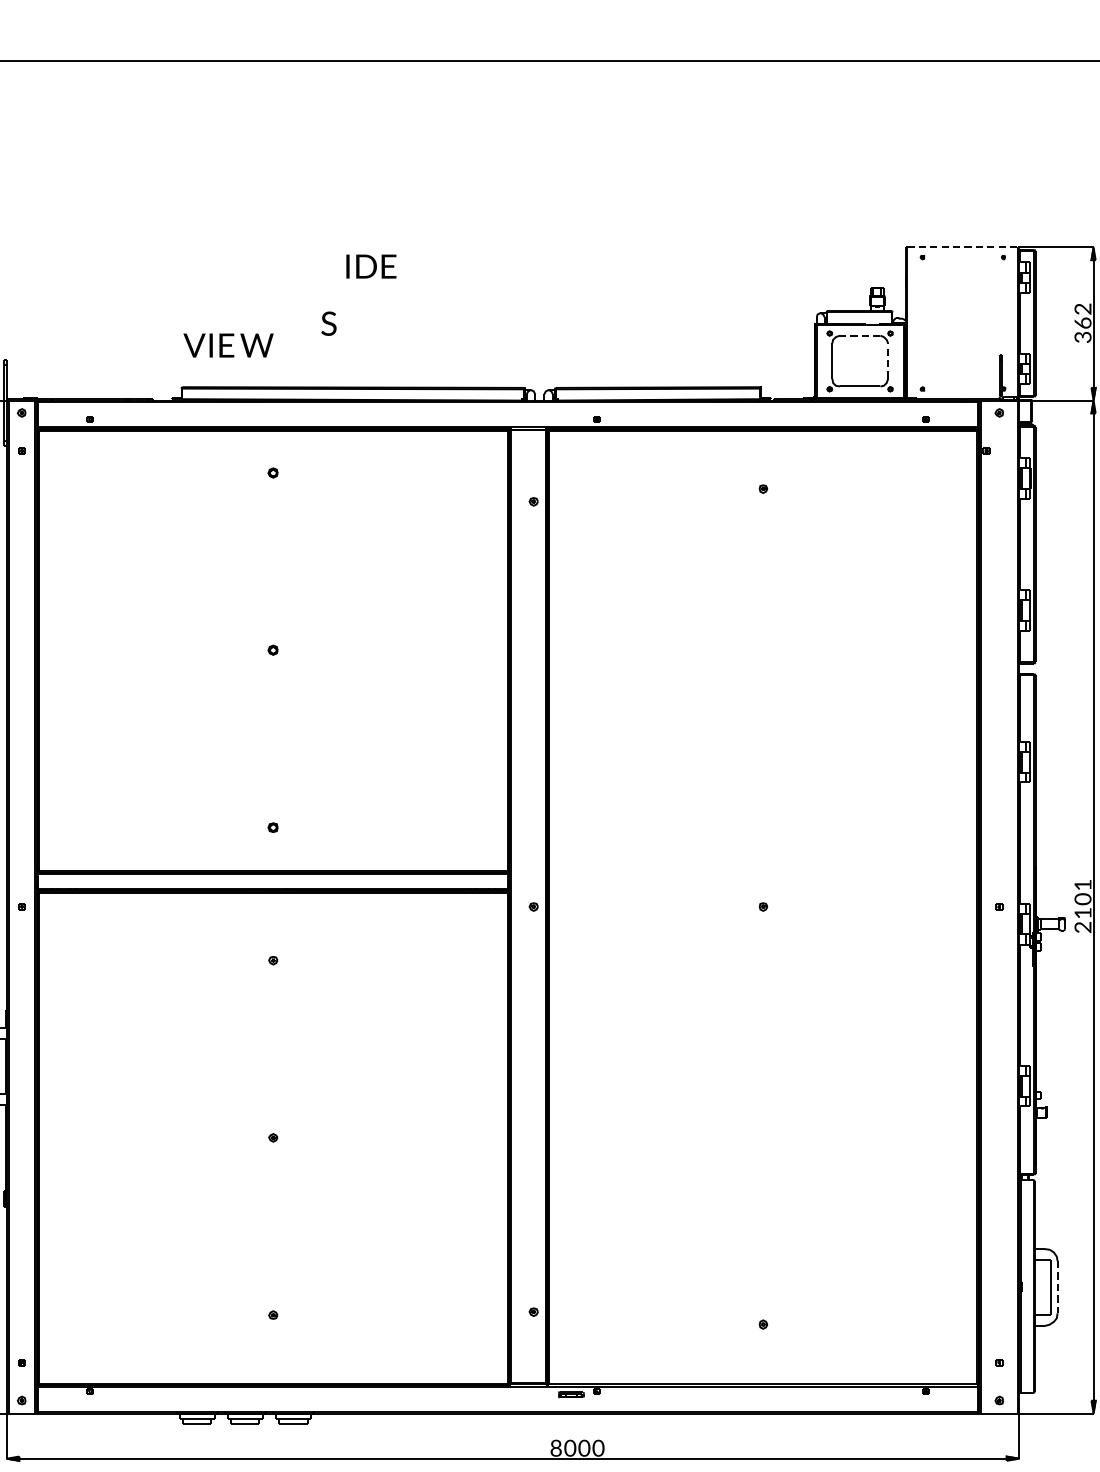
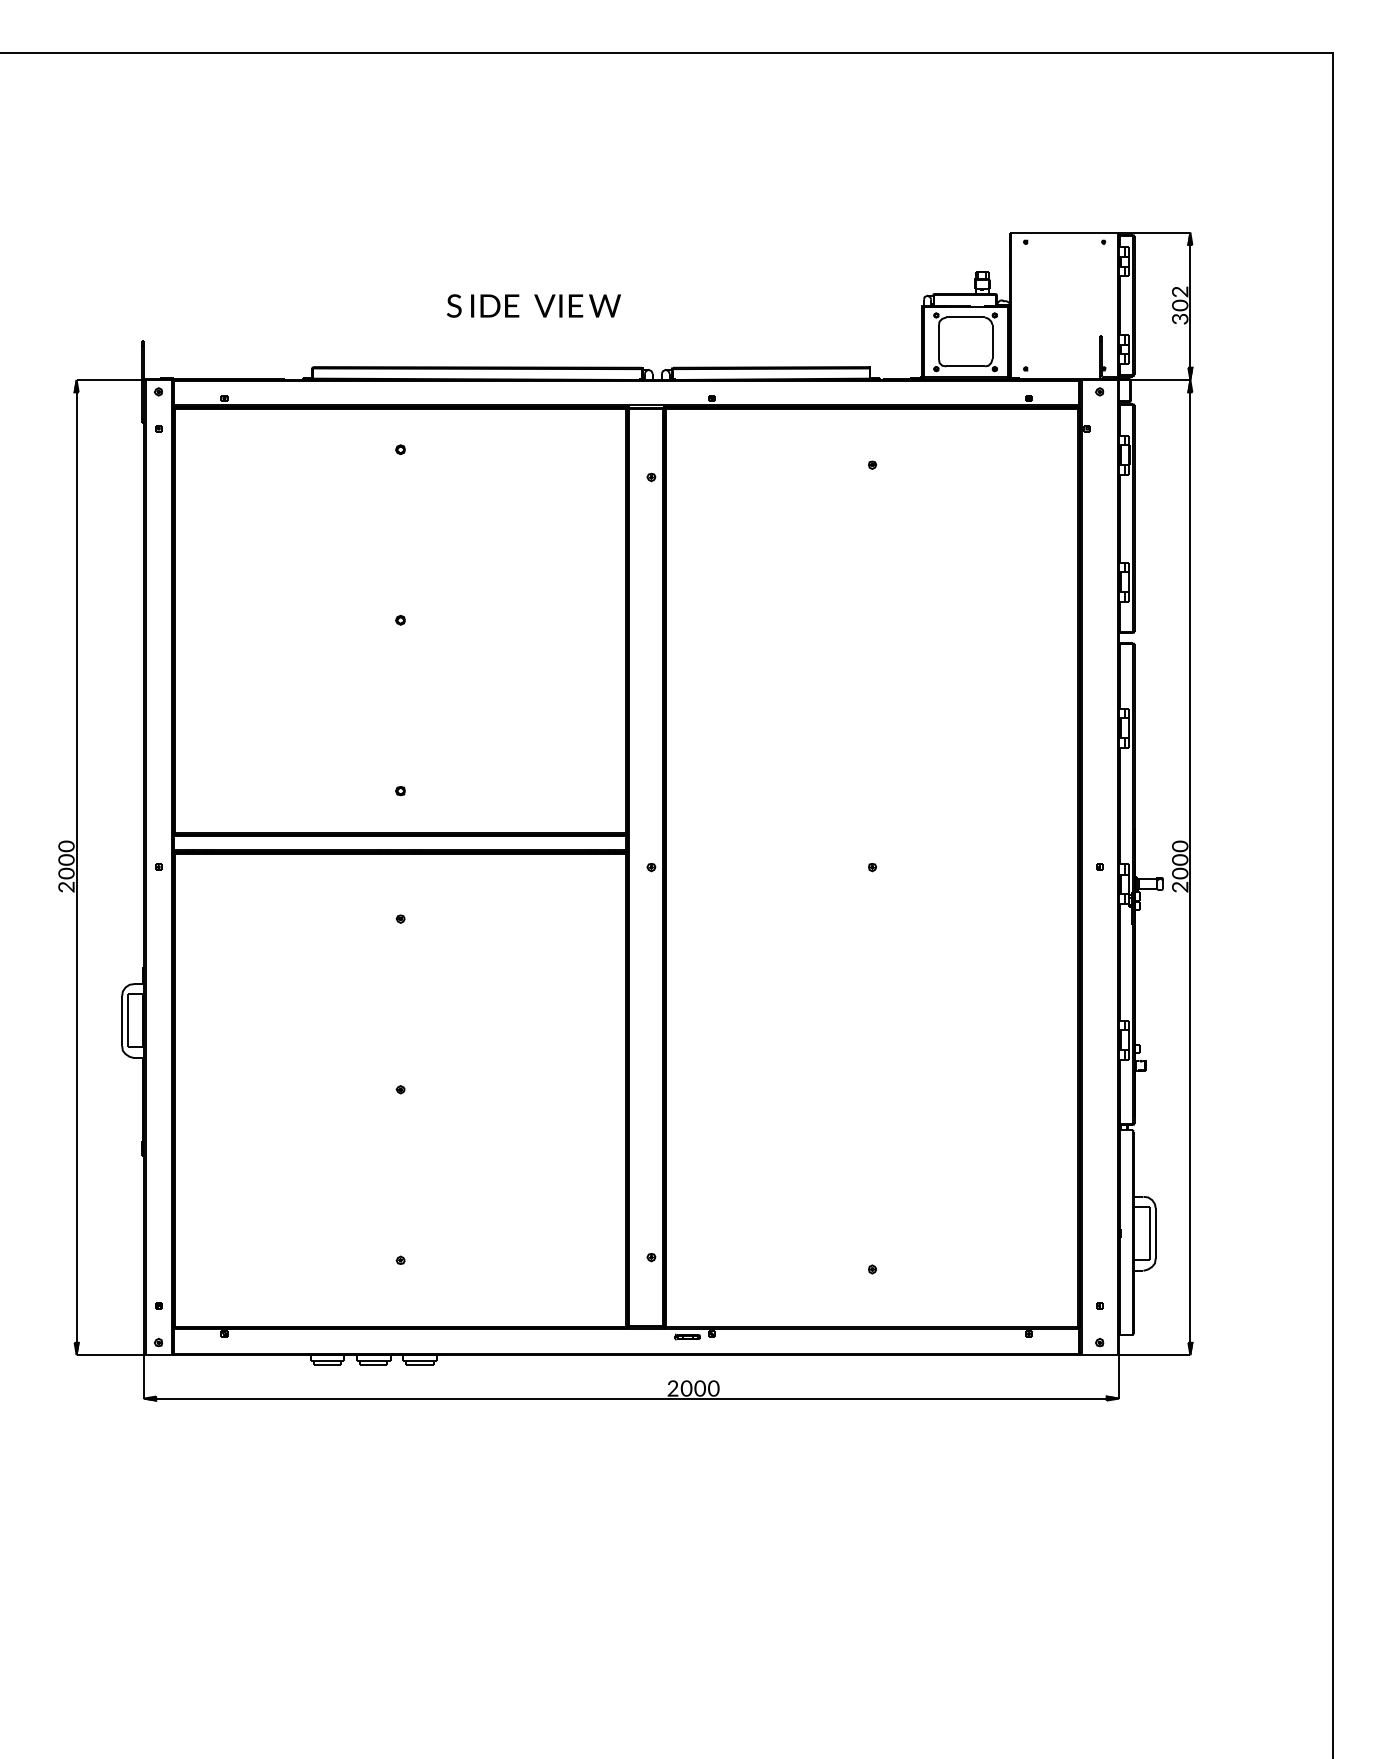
line: (962, 247) -> (1064, 232), dashed -> solid
text: (371, 266) -> (495, 305), moved
text: (1082, 323) -> (1179, 305), 6 -> 0
line: (859, 335) -> (965, 317), dashed -> solid
text: (228, 345) -> (577, 305), moved
line: (888, 360) -> (992, 341), dashed -> solid
text: (1083, 885) -> (1180, 846), 1 -> 0
text: (1083, 913) -> (1180, 873), 1 -> 0
line: (1057, 1287) -> (1155, 1233), dashed -> solid
text: (555, 1448) -> (672, 1388), 8 -> 2

